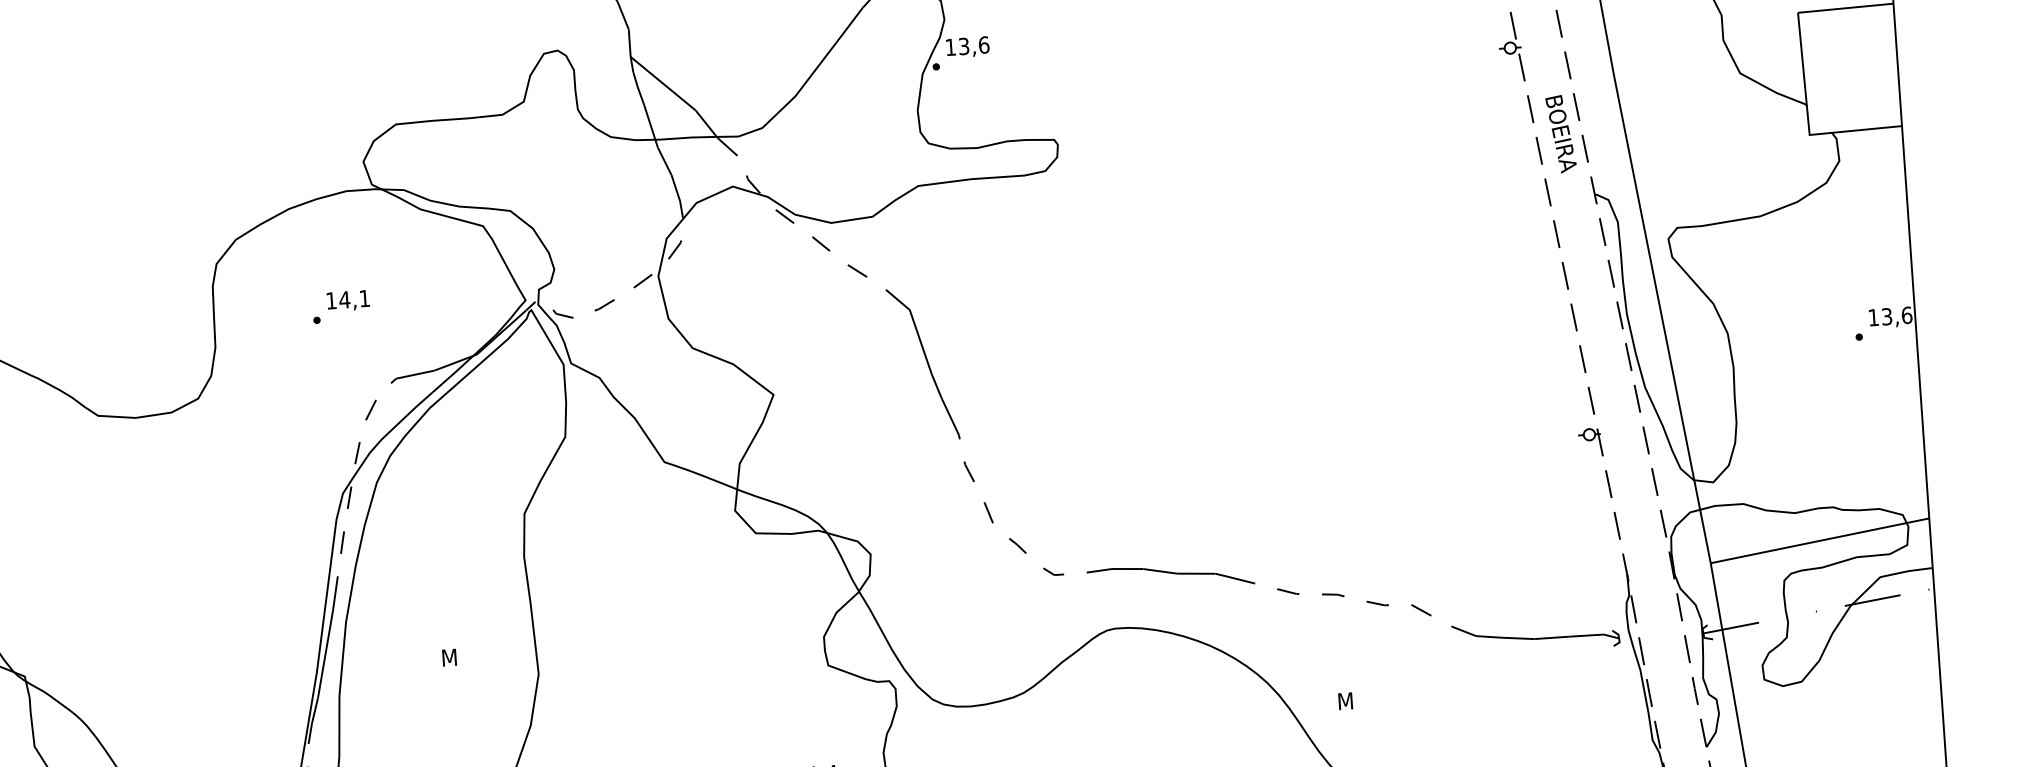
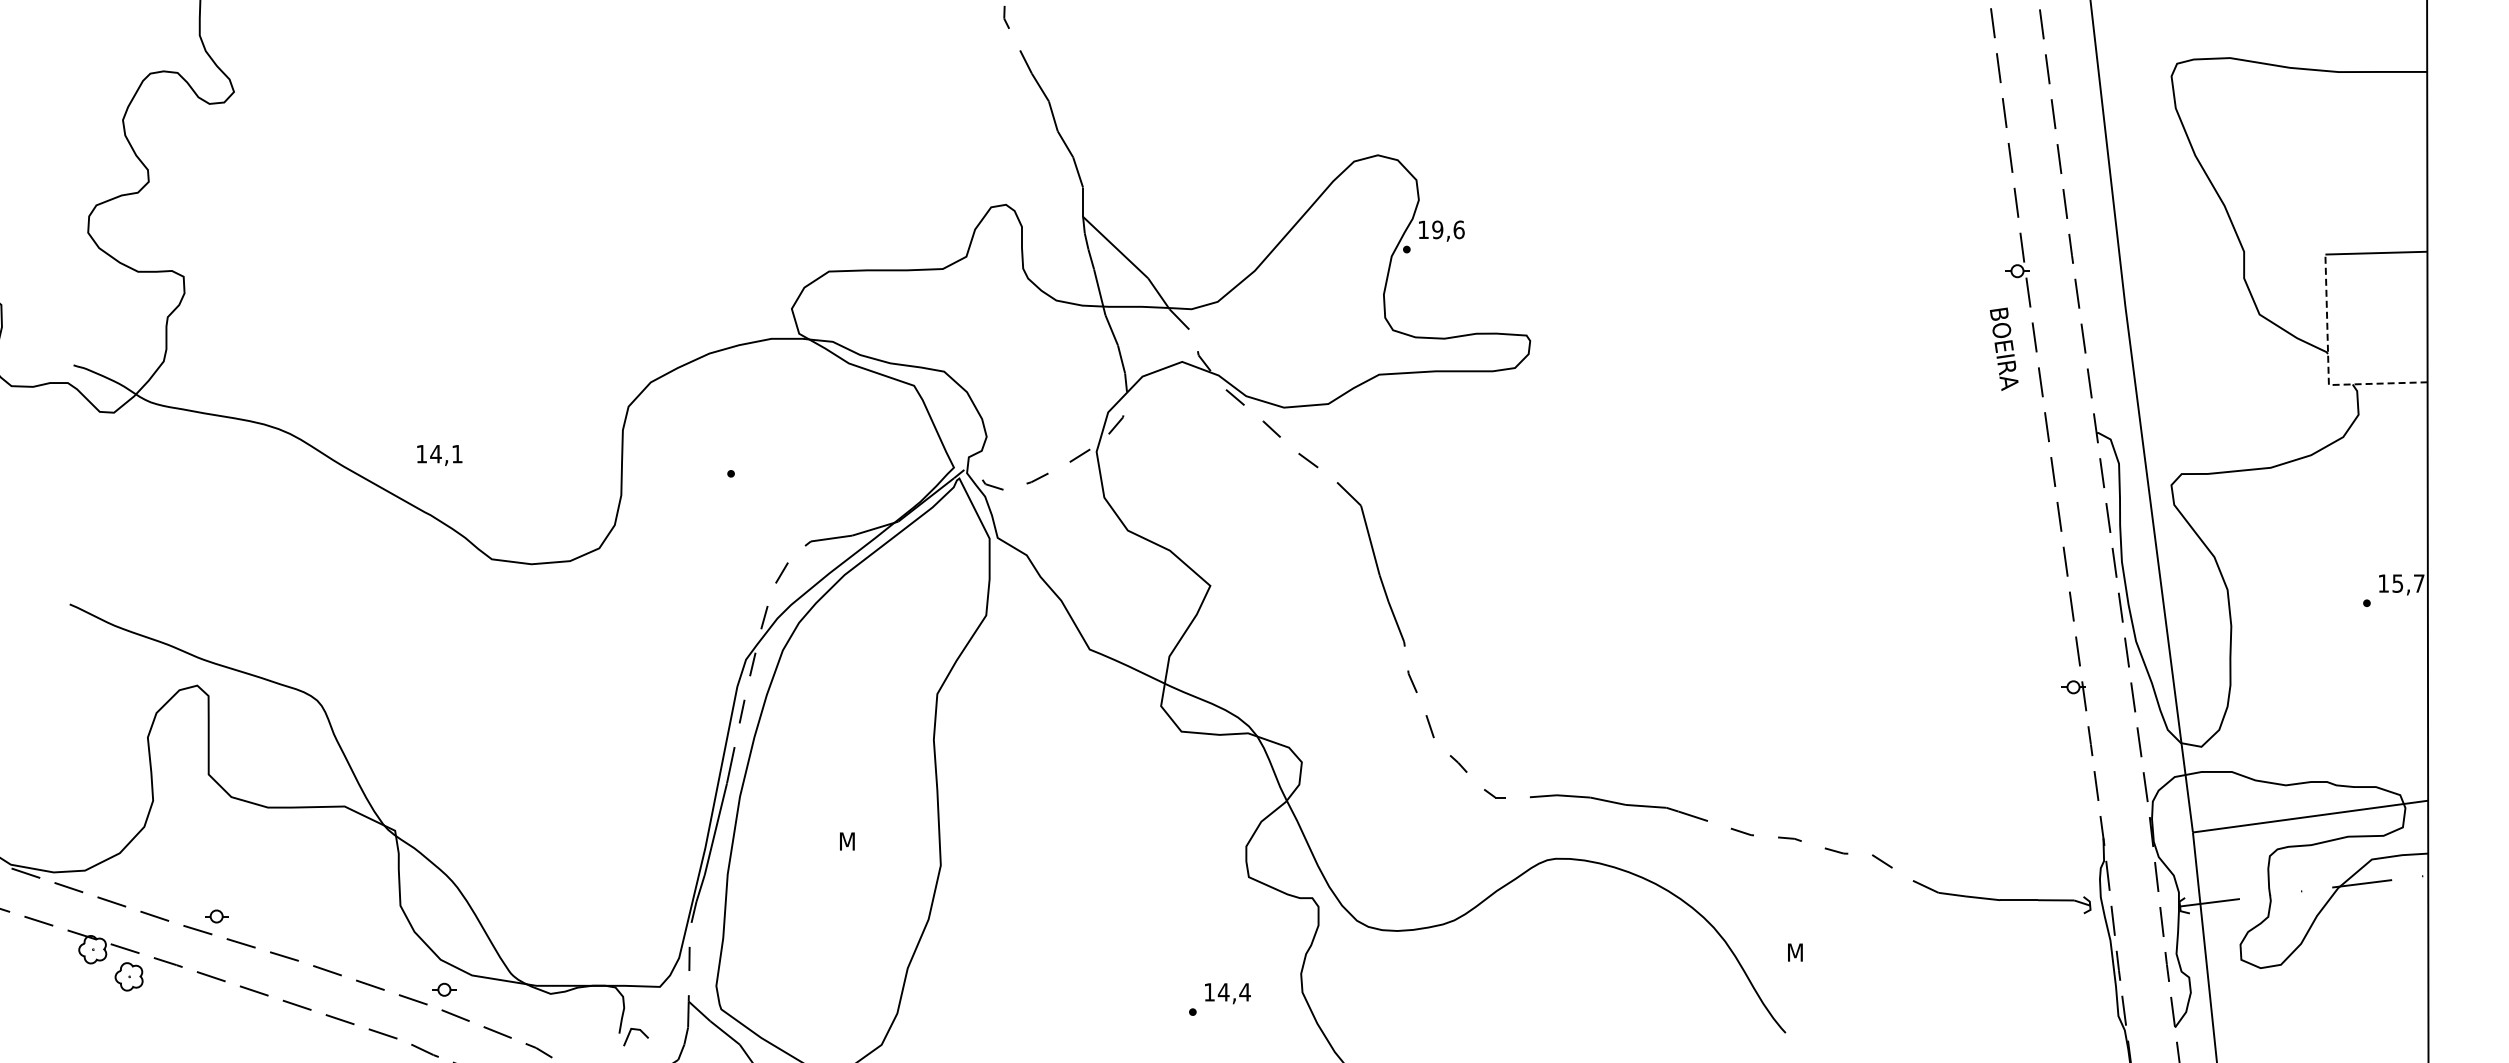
text: (963, 46) -> (1437, 229), 13,6 -> 19,6
line: (1808, 120) -> (2328, 369), solid -> dashed
text: (1560, 133) -> (2003, 348), moved
text: (348, 300) -> (439, 455), moved
text: (1896, 315) -> (2408, 583), 13,6 -> 15,7

